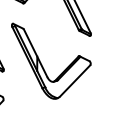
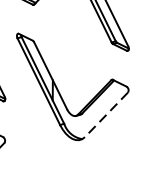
line: (75, 80) -> (107, 114), solid -> dashed

